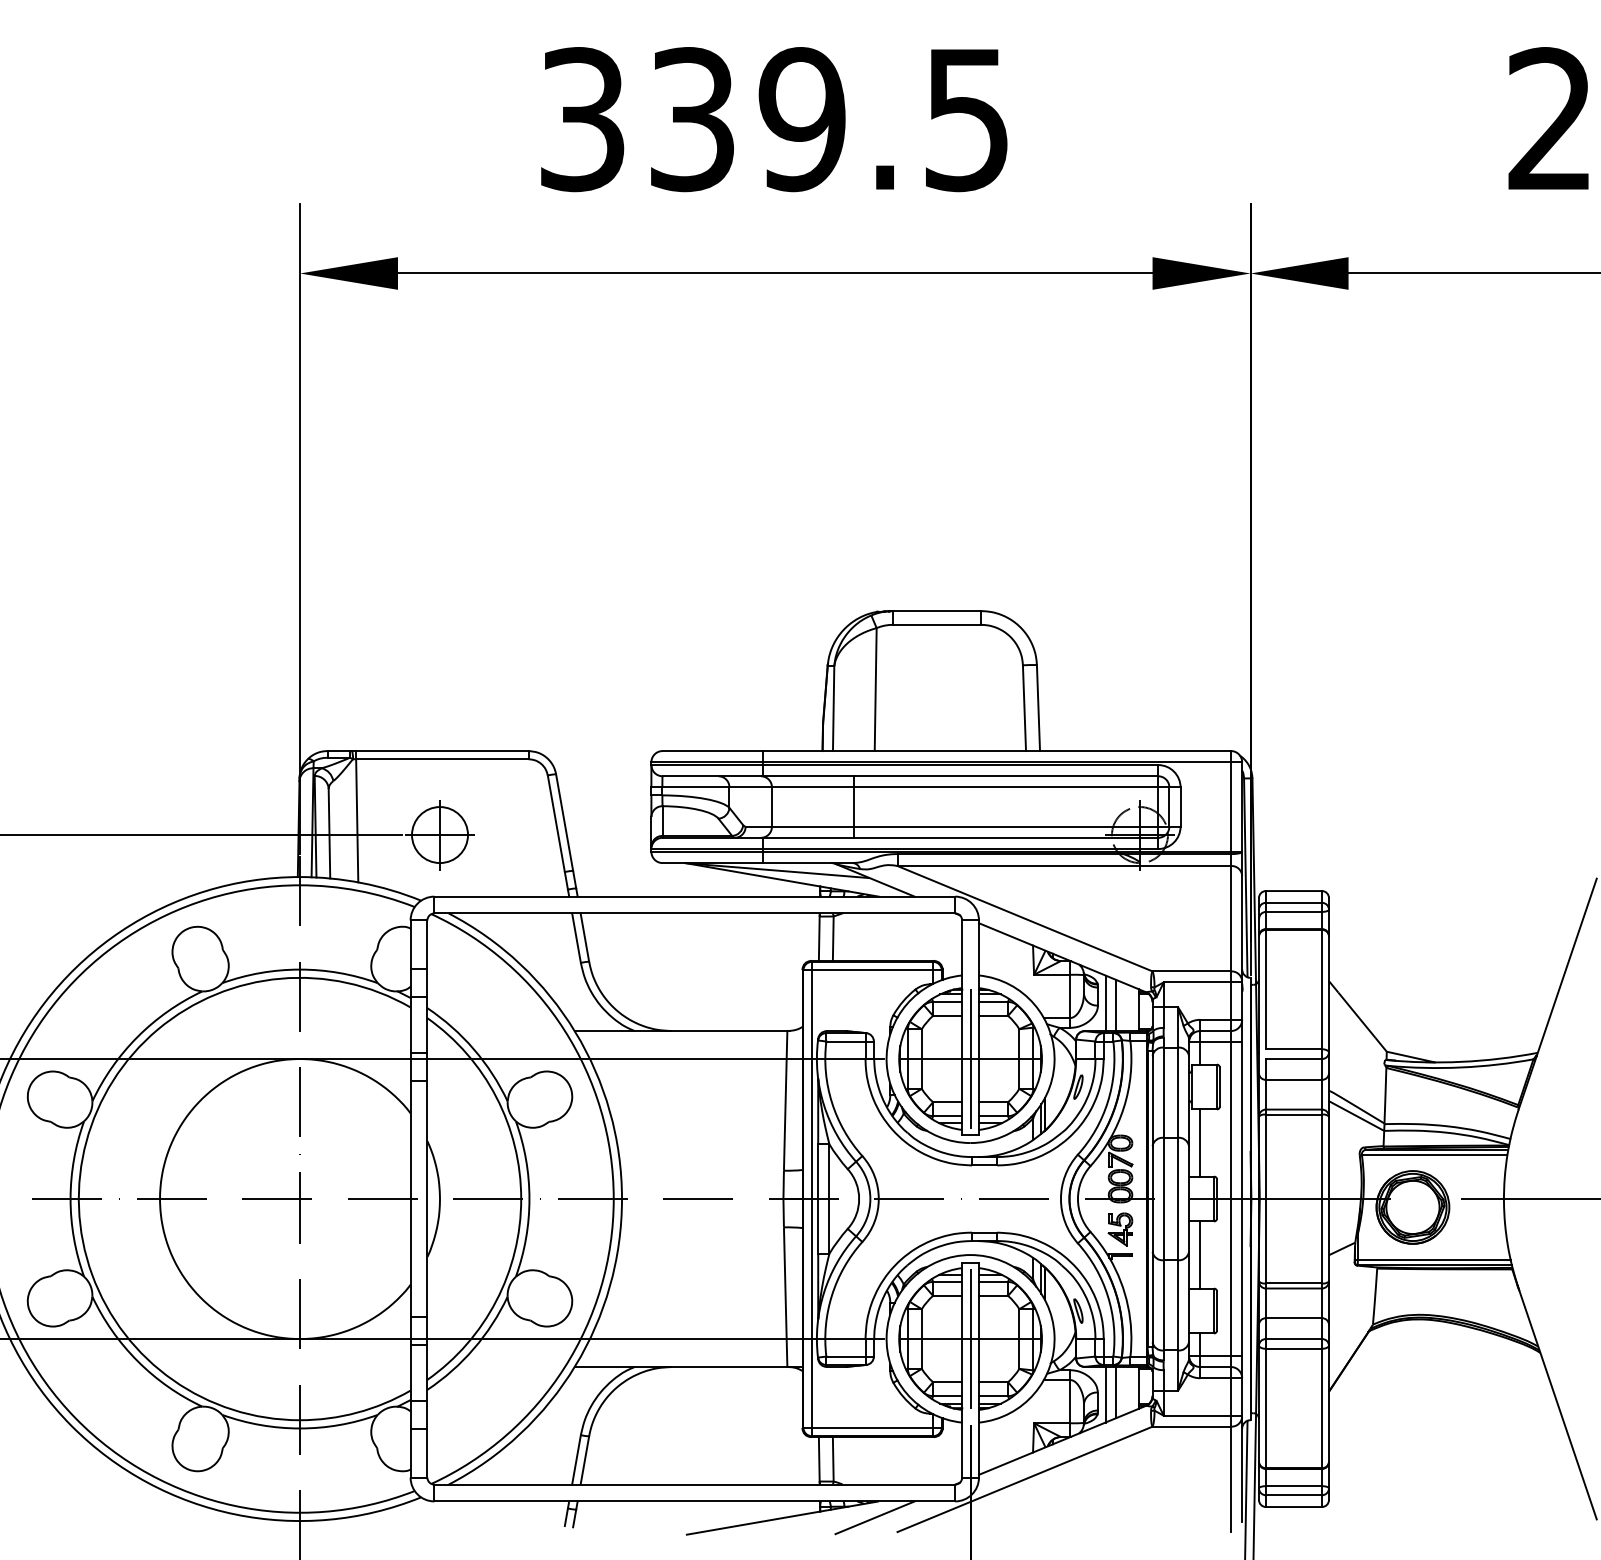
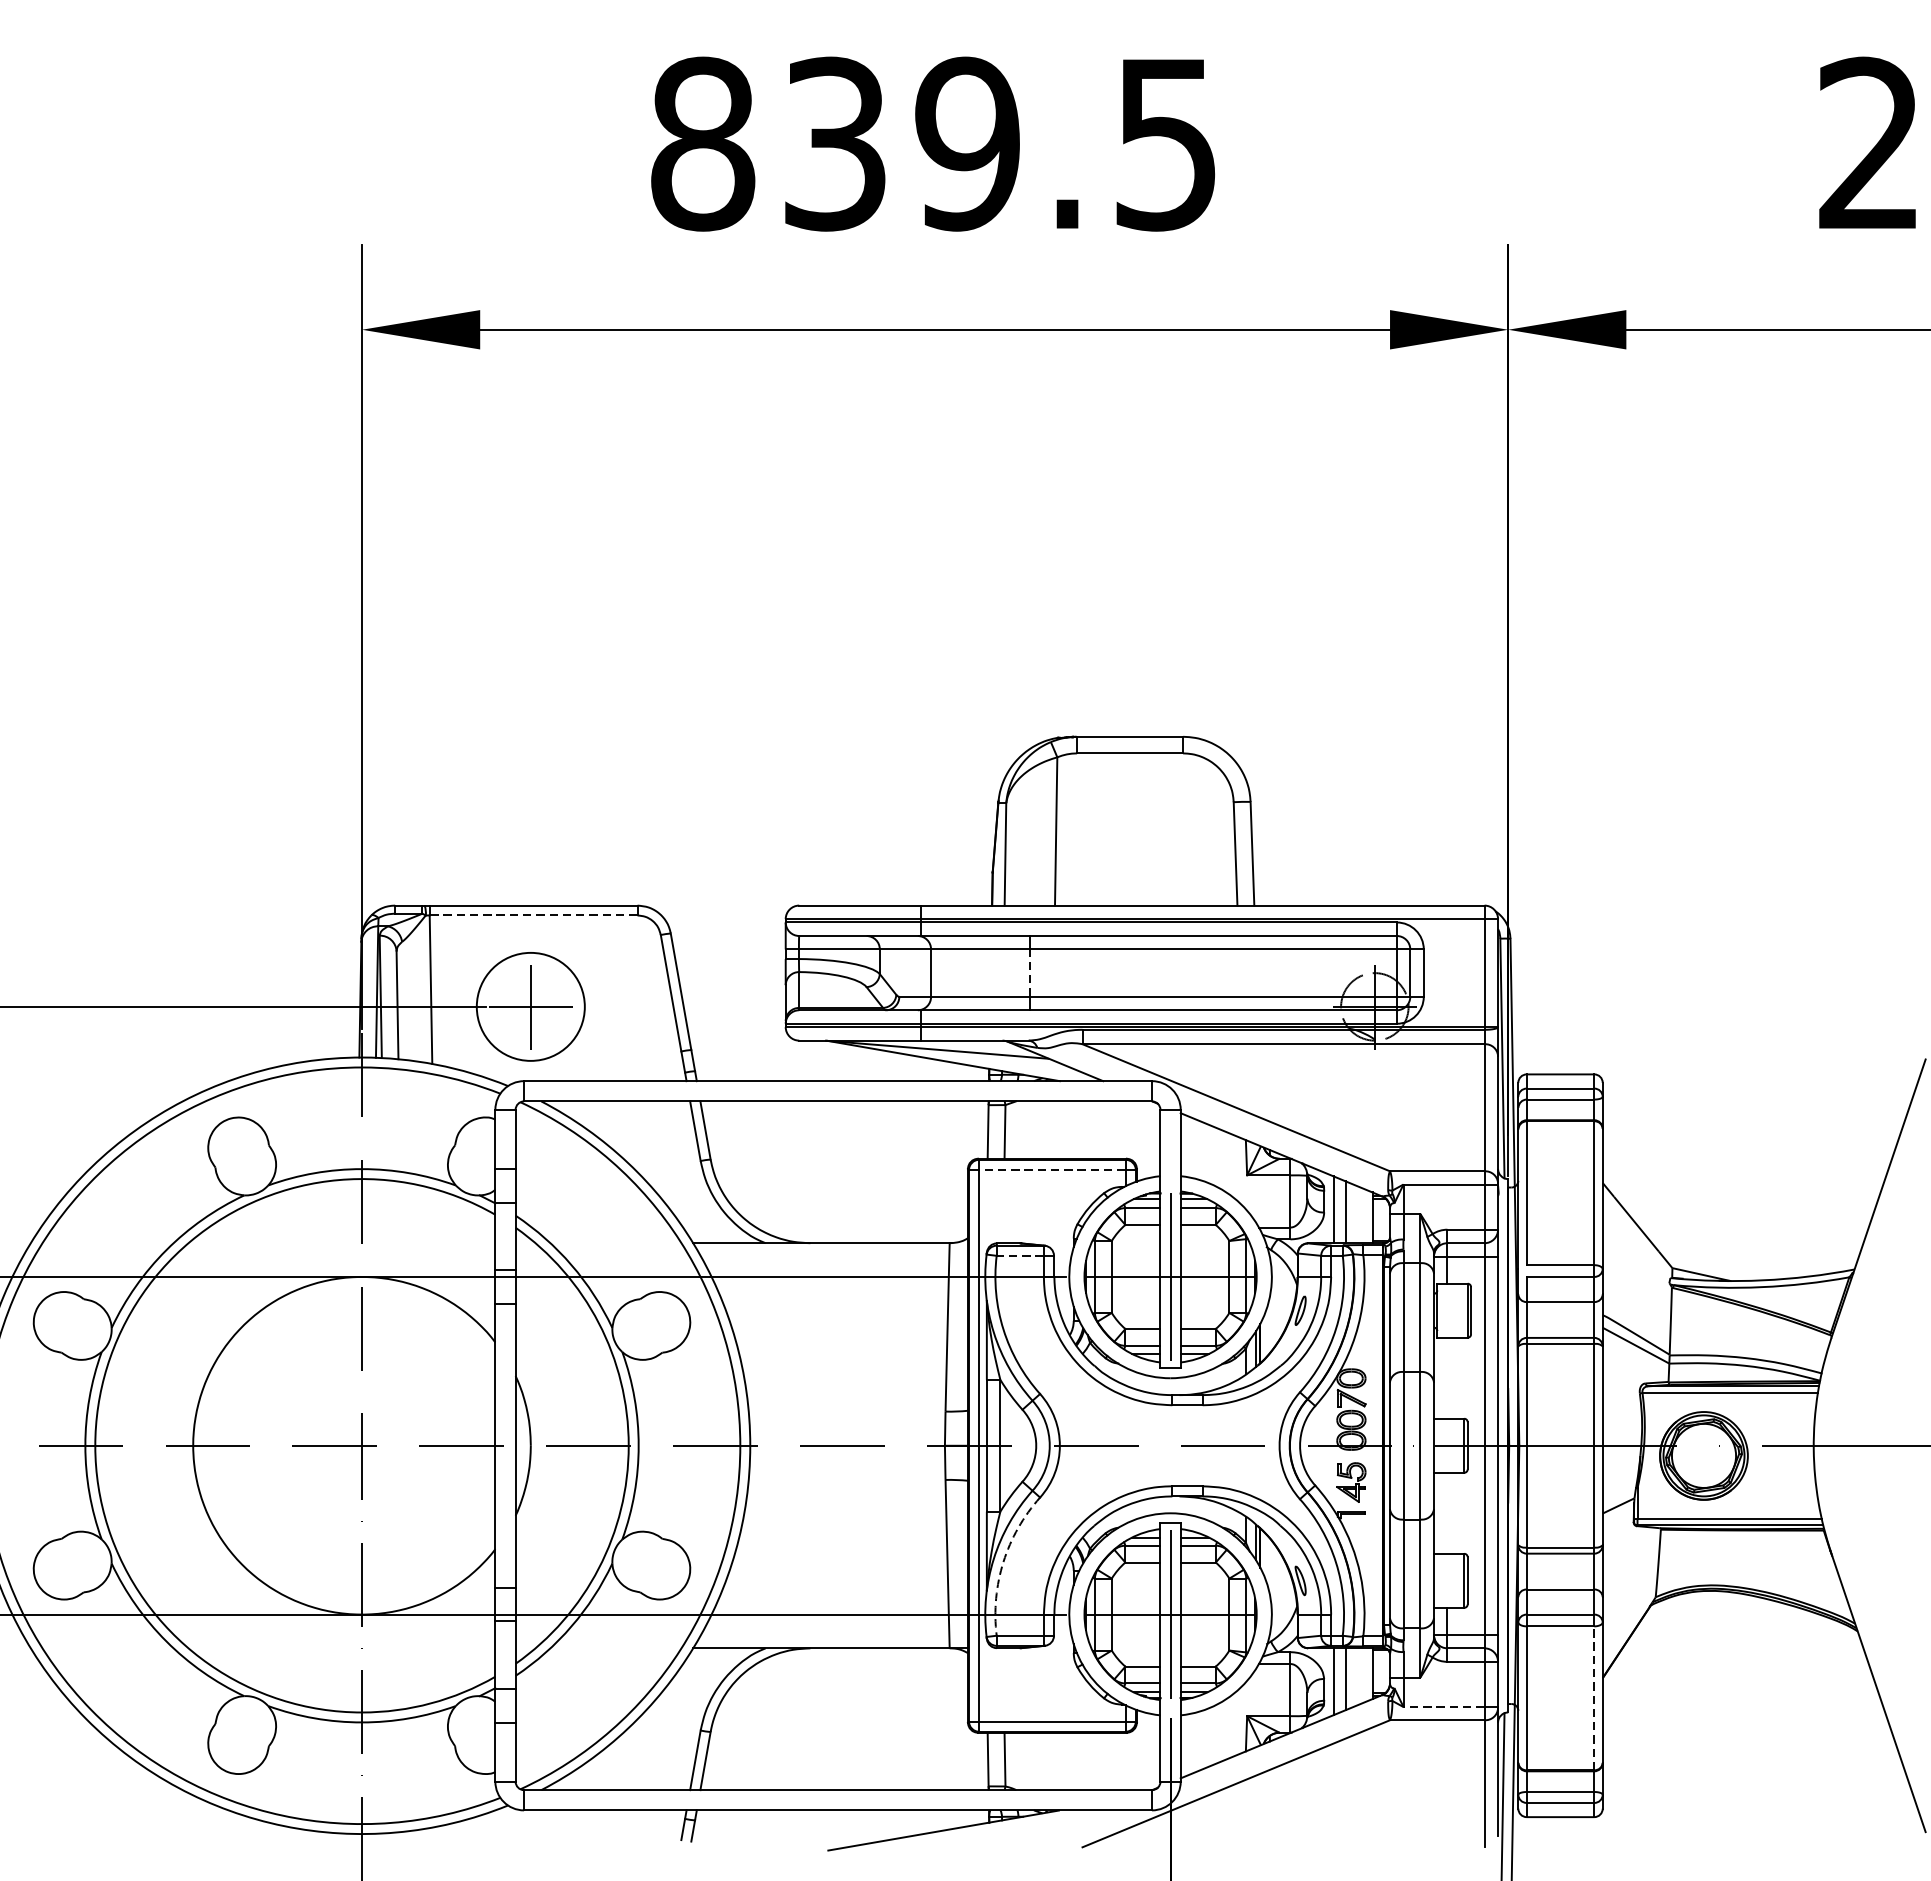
text: (582, 119) -> (702, 144), 339.5 -> 839.5
line: (441, 759) -> (532, 915), solid -> dashed
line: (854, 807) -> (1030, 973), solid -> dashed
circle: (440, 835) -> (531, 1007), size x1.6
line: (872, 970) -> (1052, 1170), solid -> dashed
line: (845, 1041) -> (1019, 1255), solid -> dashed
line: (1200, 1142) -> (1447, 1377), removed
line: (1200, 1254) -> (1447, 1512), removed
arc: (832, 1295) -> (1004, 1562), solid -> dashed
line: (1321, 1408) -> (1593, 1698), solid -> dashed
line: (1197, 1415) -> (1444, 1706), solid -> dashed
line: (874, 1517) -> (1054, 1829), removed

